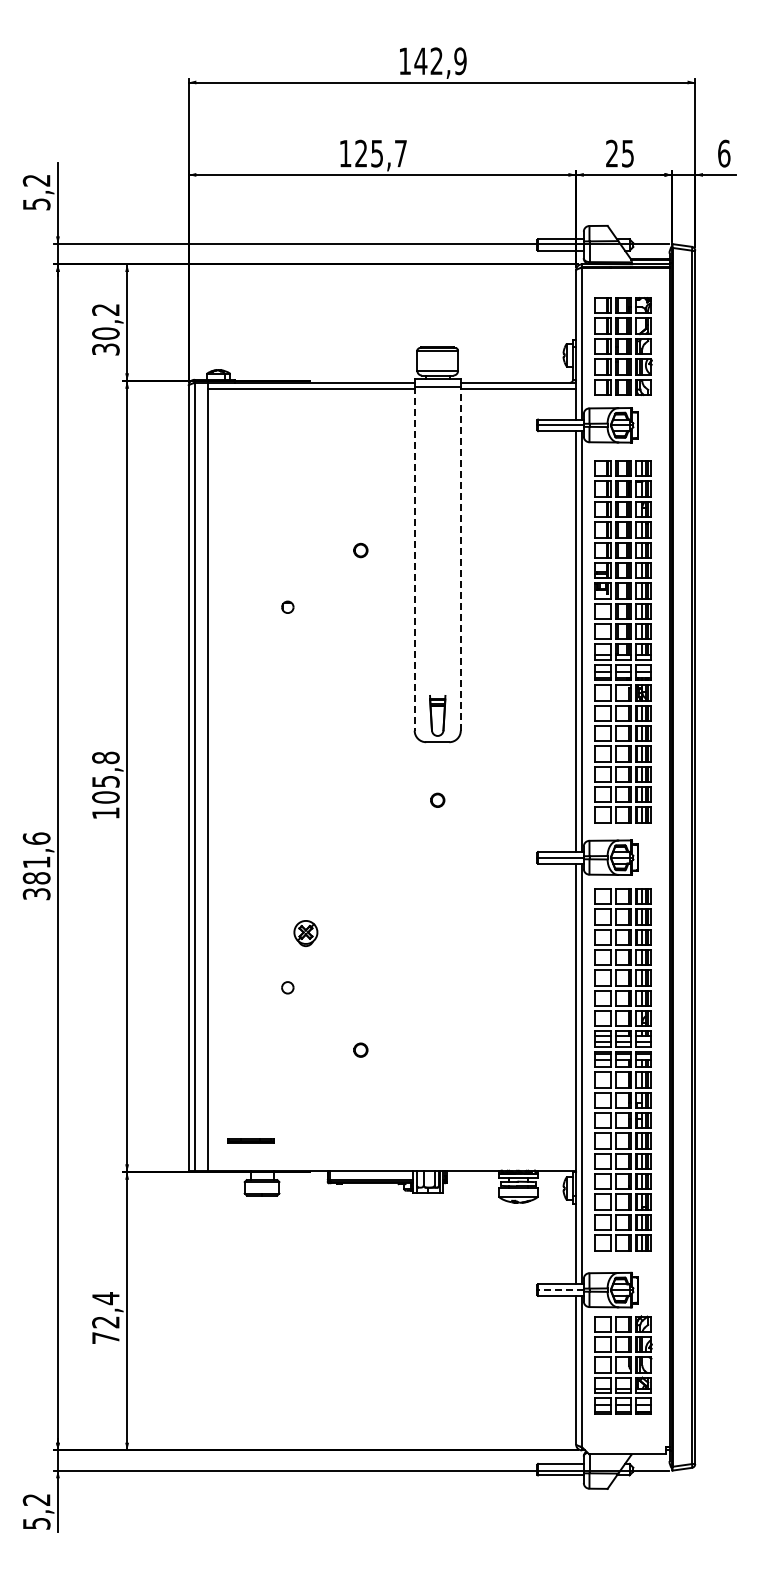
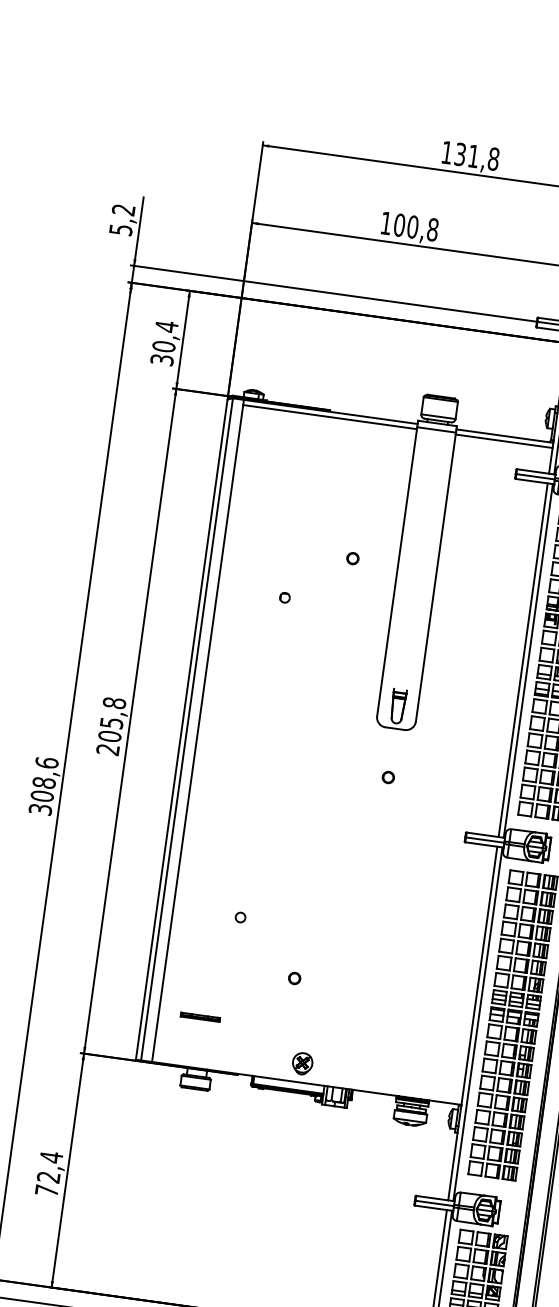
text: (440, 61) -> (476, 157), 142,9 -> 131,8
text: (381, 153) -> (416, 227), 125,7 -> 100,8
text: (105, 309) -> (166, 326), 30,2 -> 30,4
line: (460, 558) -> (435, 576), dashed -> solid
line: (414, 559) -> (396, 572), dashed -> solid
text: (105, 813) -> (107, 749), 105,8 -> 205,8
text: (36, 870) -> (43, 789), 381,6 -> 308,6
part: (305, 933) -> (302, 1063), moved
part: (250, 1140) -> (199, 1016), moved
line: (560, 1290) -> (434, 1203), dashed -> solid

